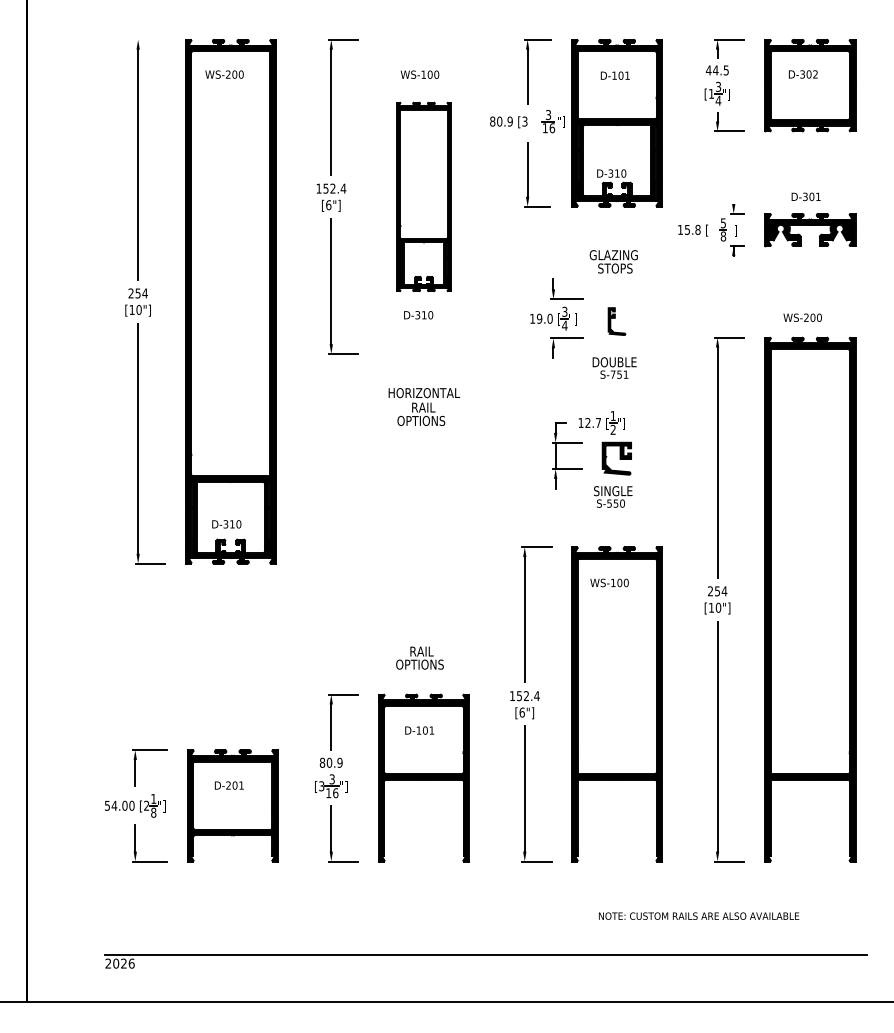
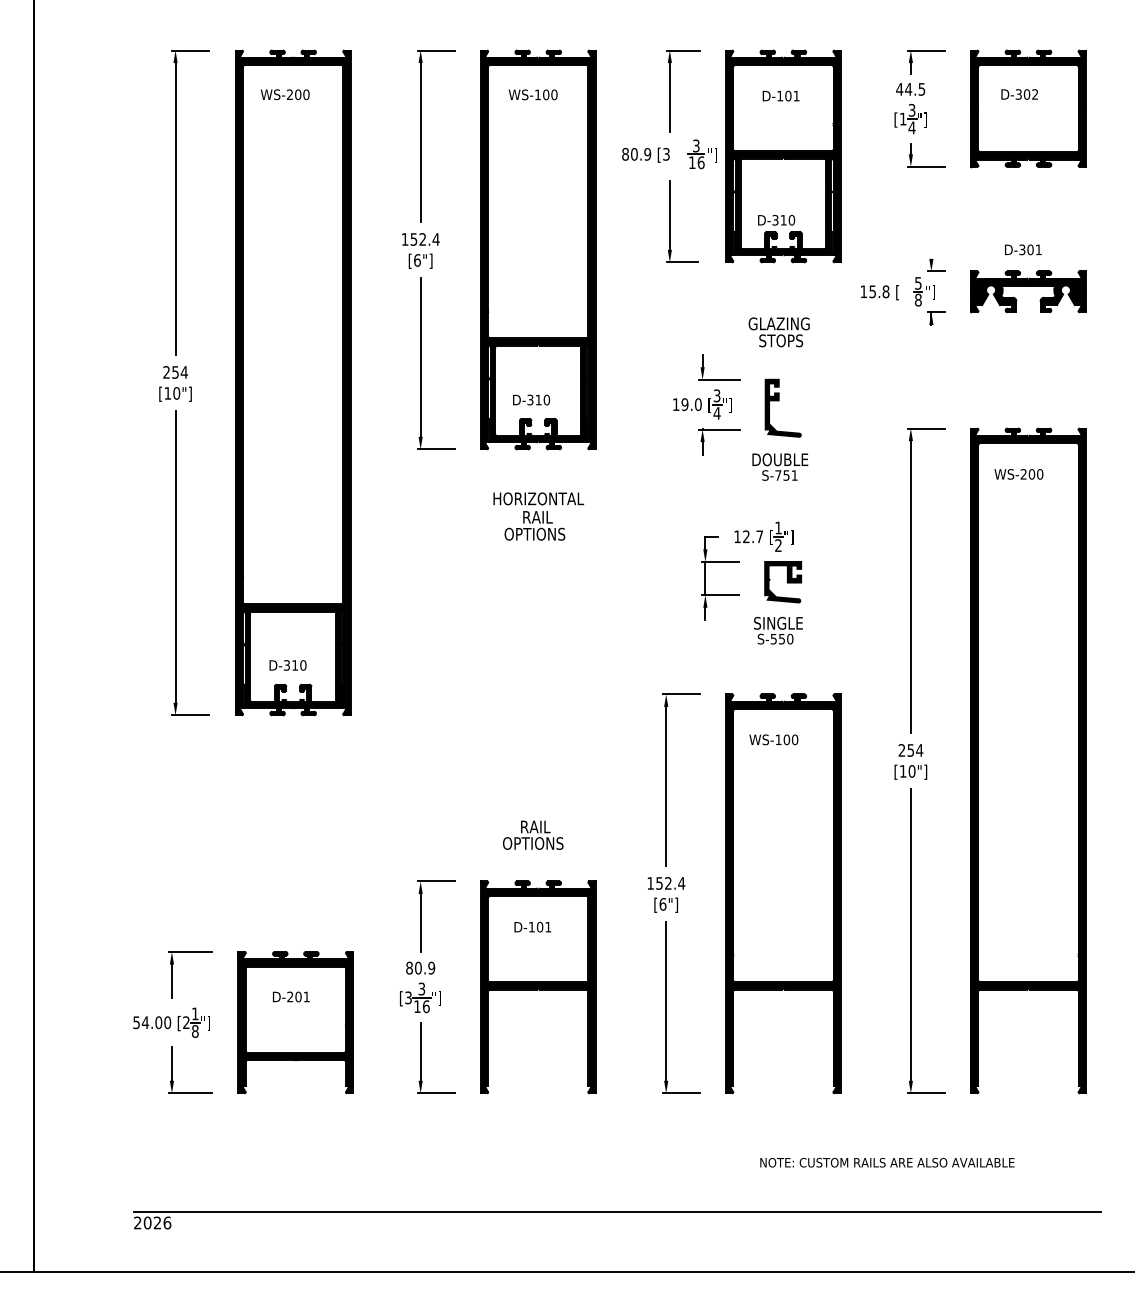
line: (149, 39) -> (189, 50), added
part: (423, 196) -> (537, 249), size x1.67
text: (802, 317) -> (1018, 474), moved
part: (616, 321) -> (782, 408), size x1.67

